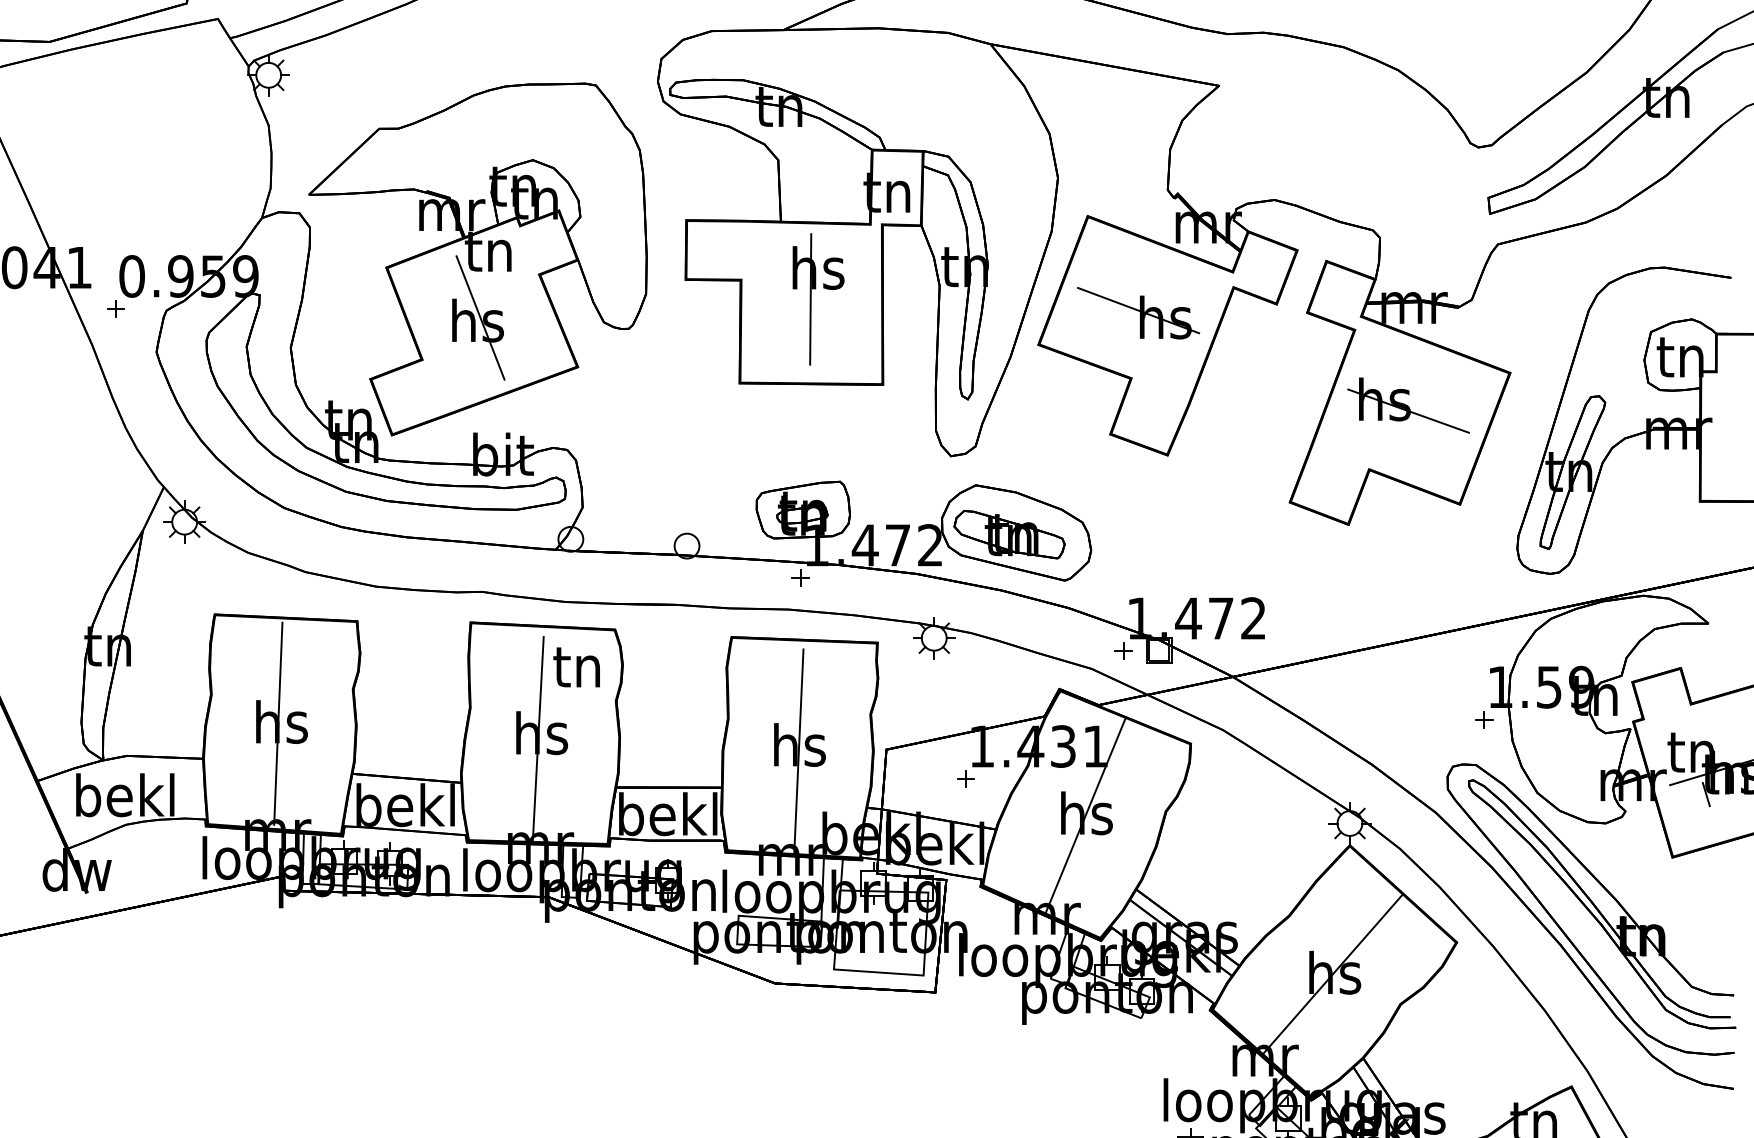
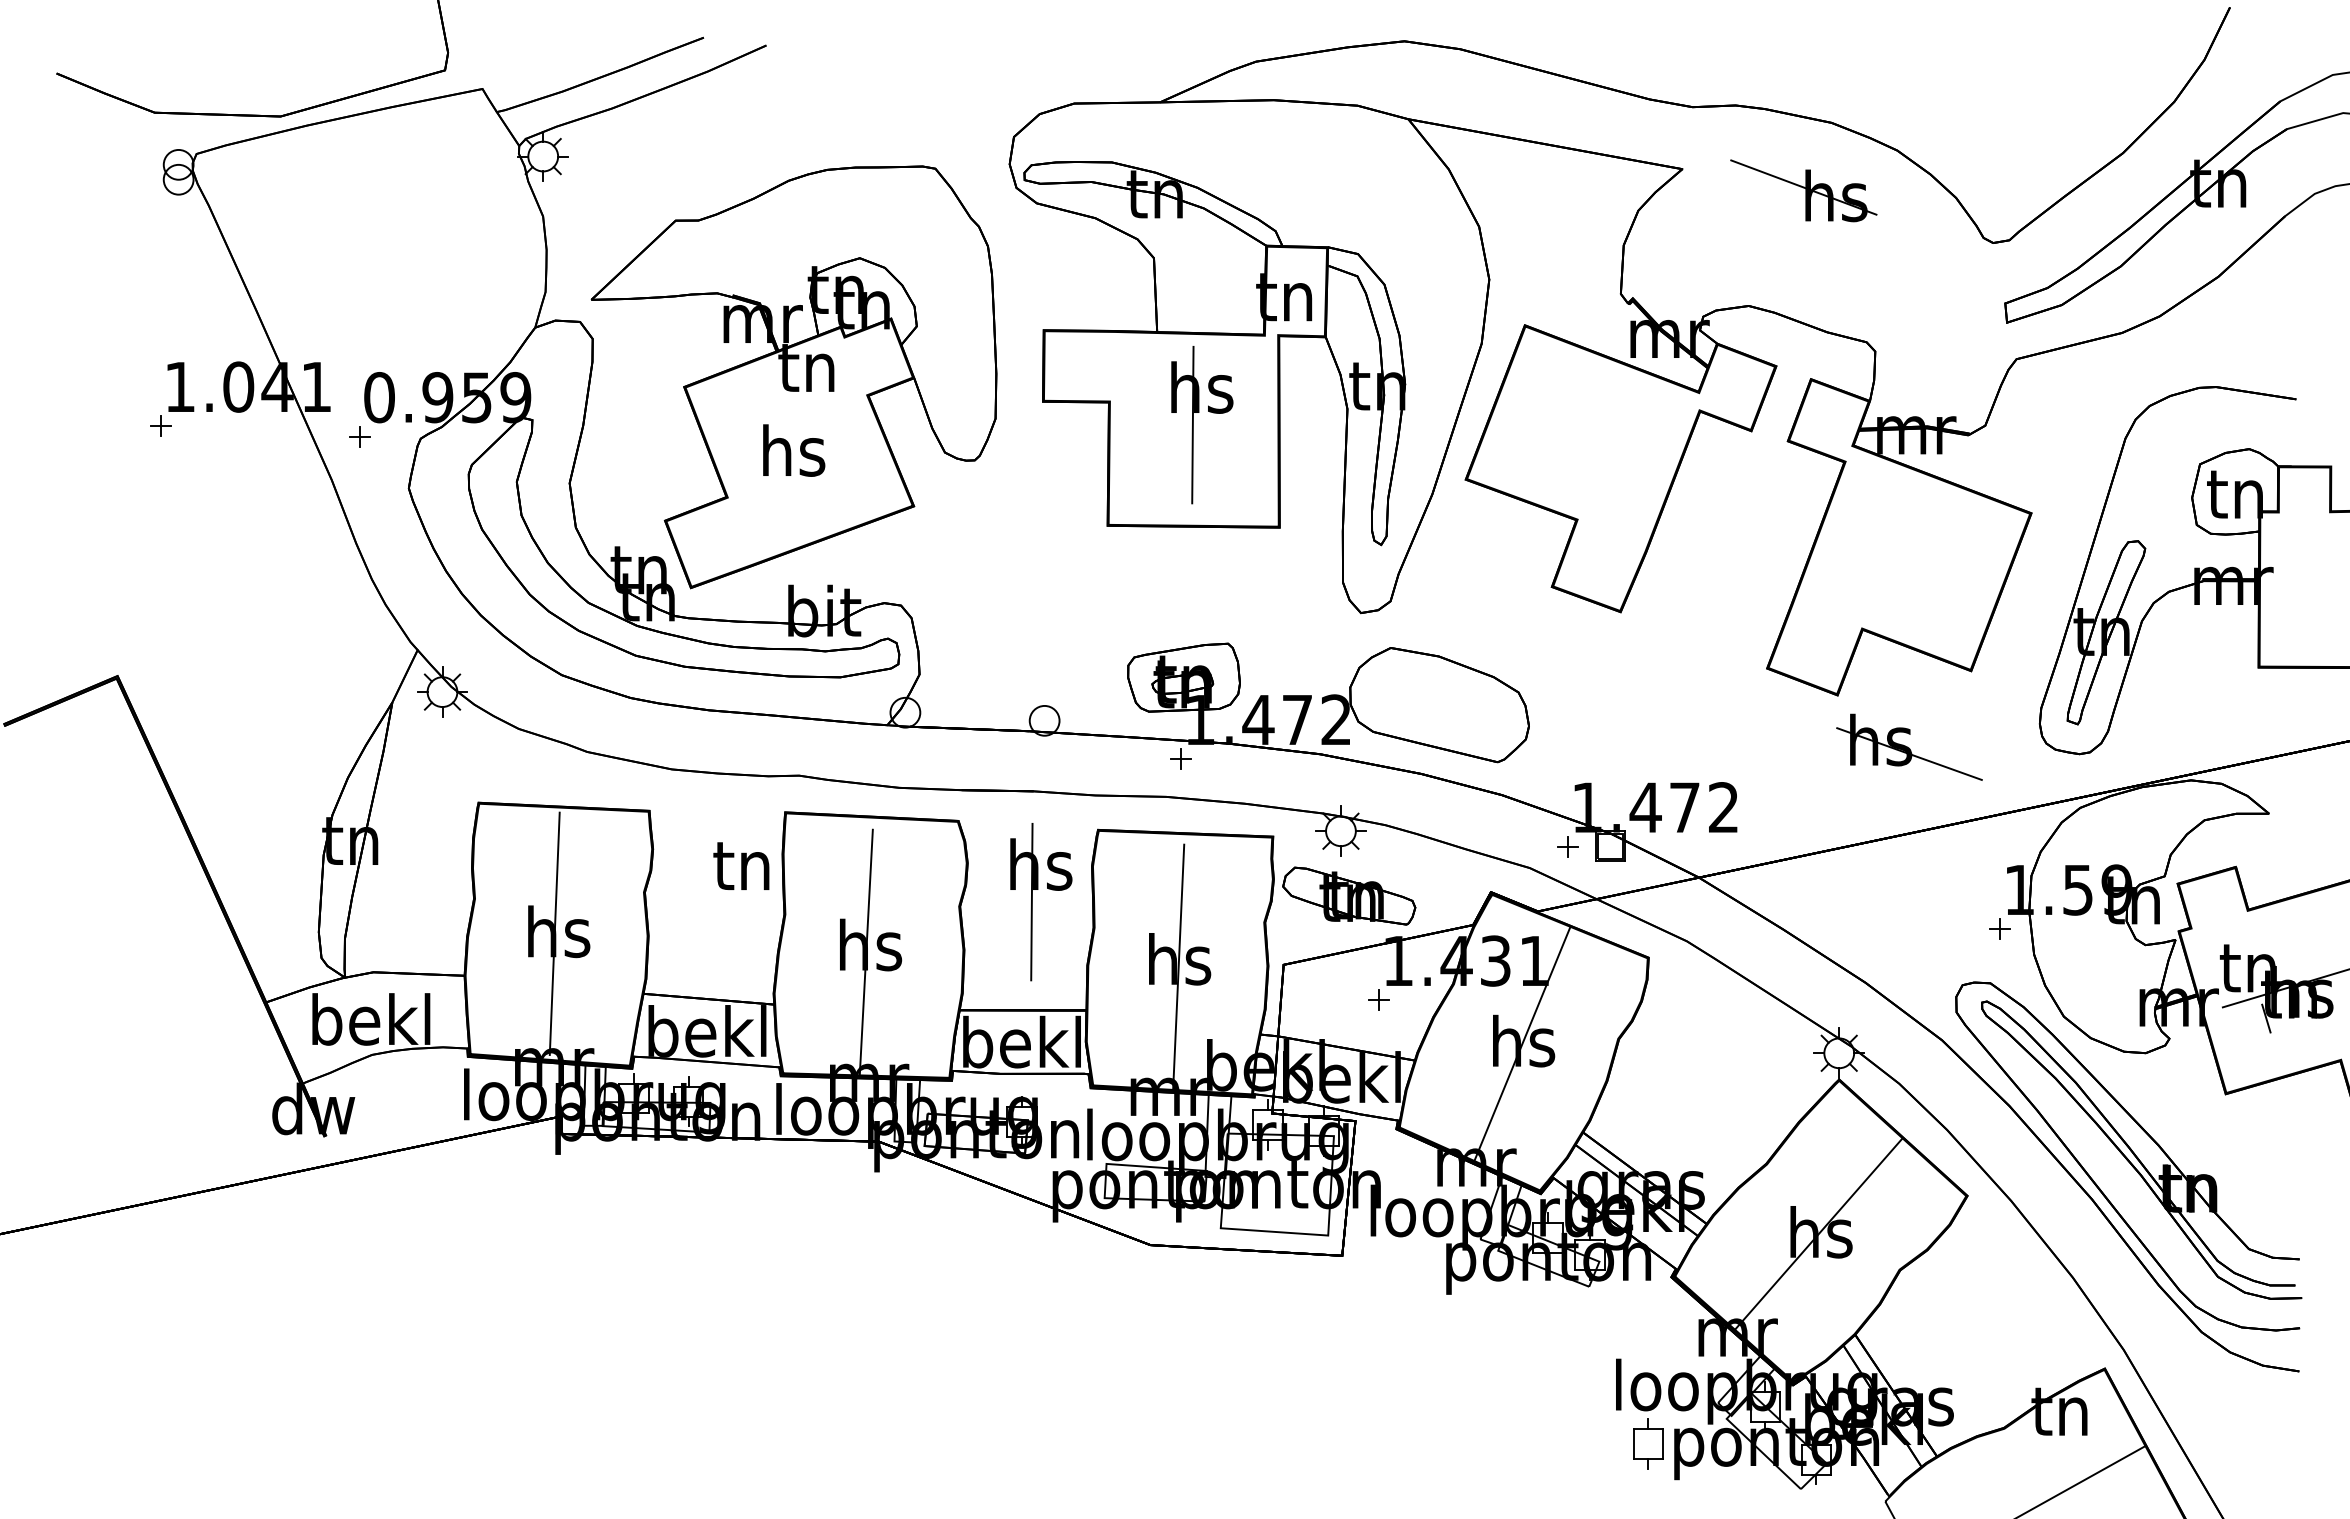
part: (1138, 313) -> (1803, 190), moved
line: (480, 318) -> (796, 447), removed
part: (1408, 404) -> (1909, 746), moved
part: (1009, 534) -> (1349, 895), moved
text: (576, 666) -> (741, 865), moved
part: (676, 697) -> (1032, 902), added

